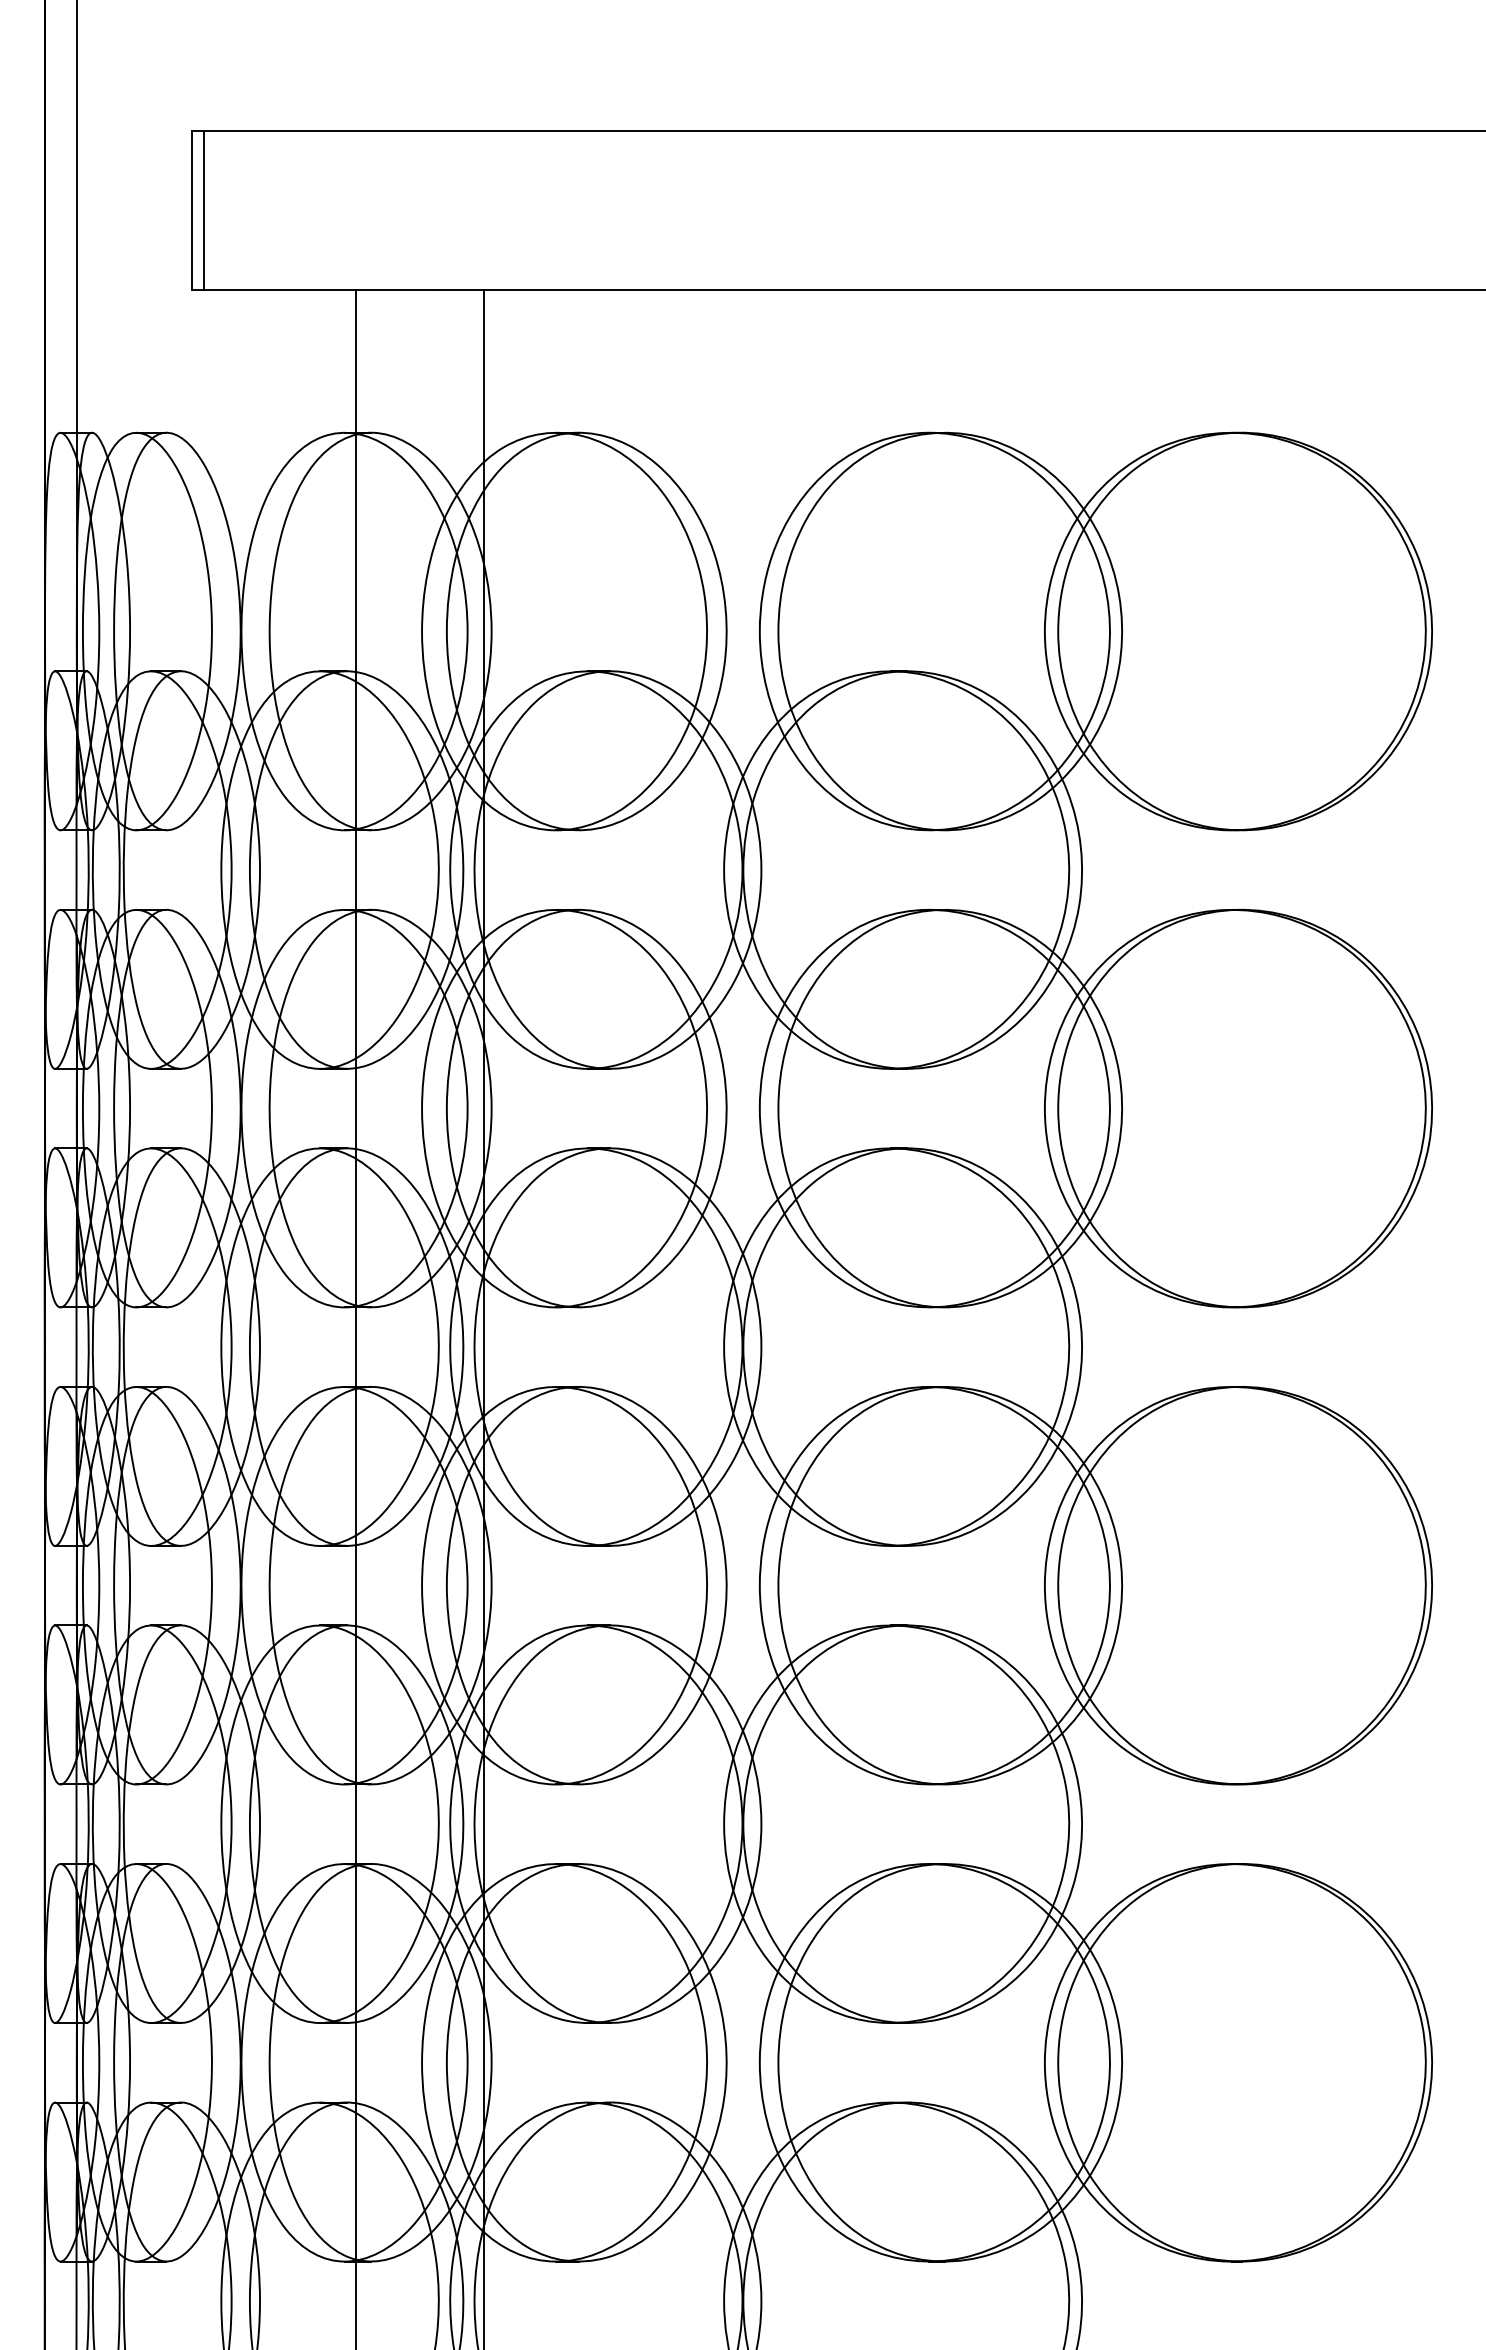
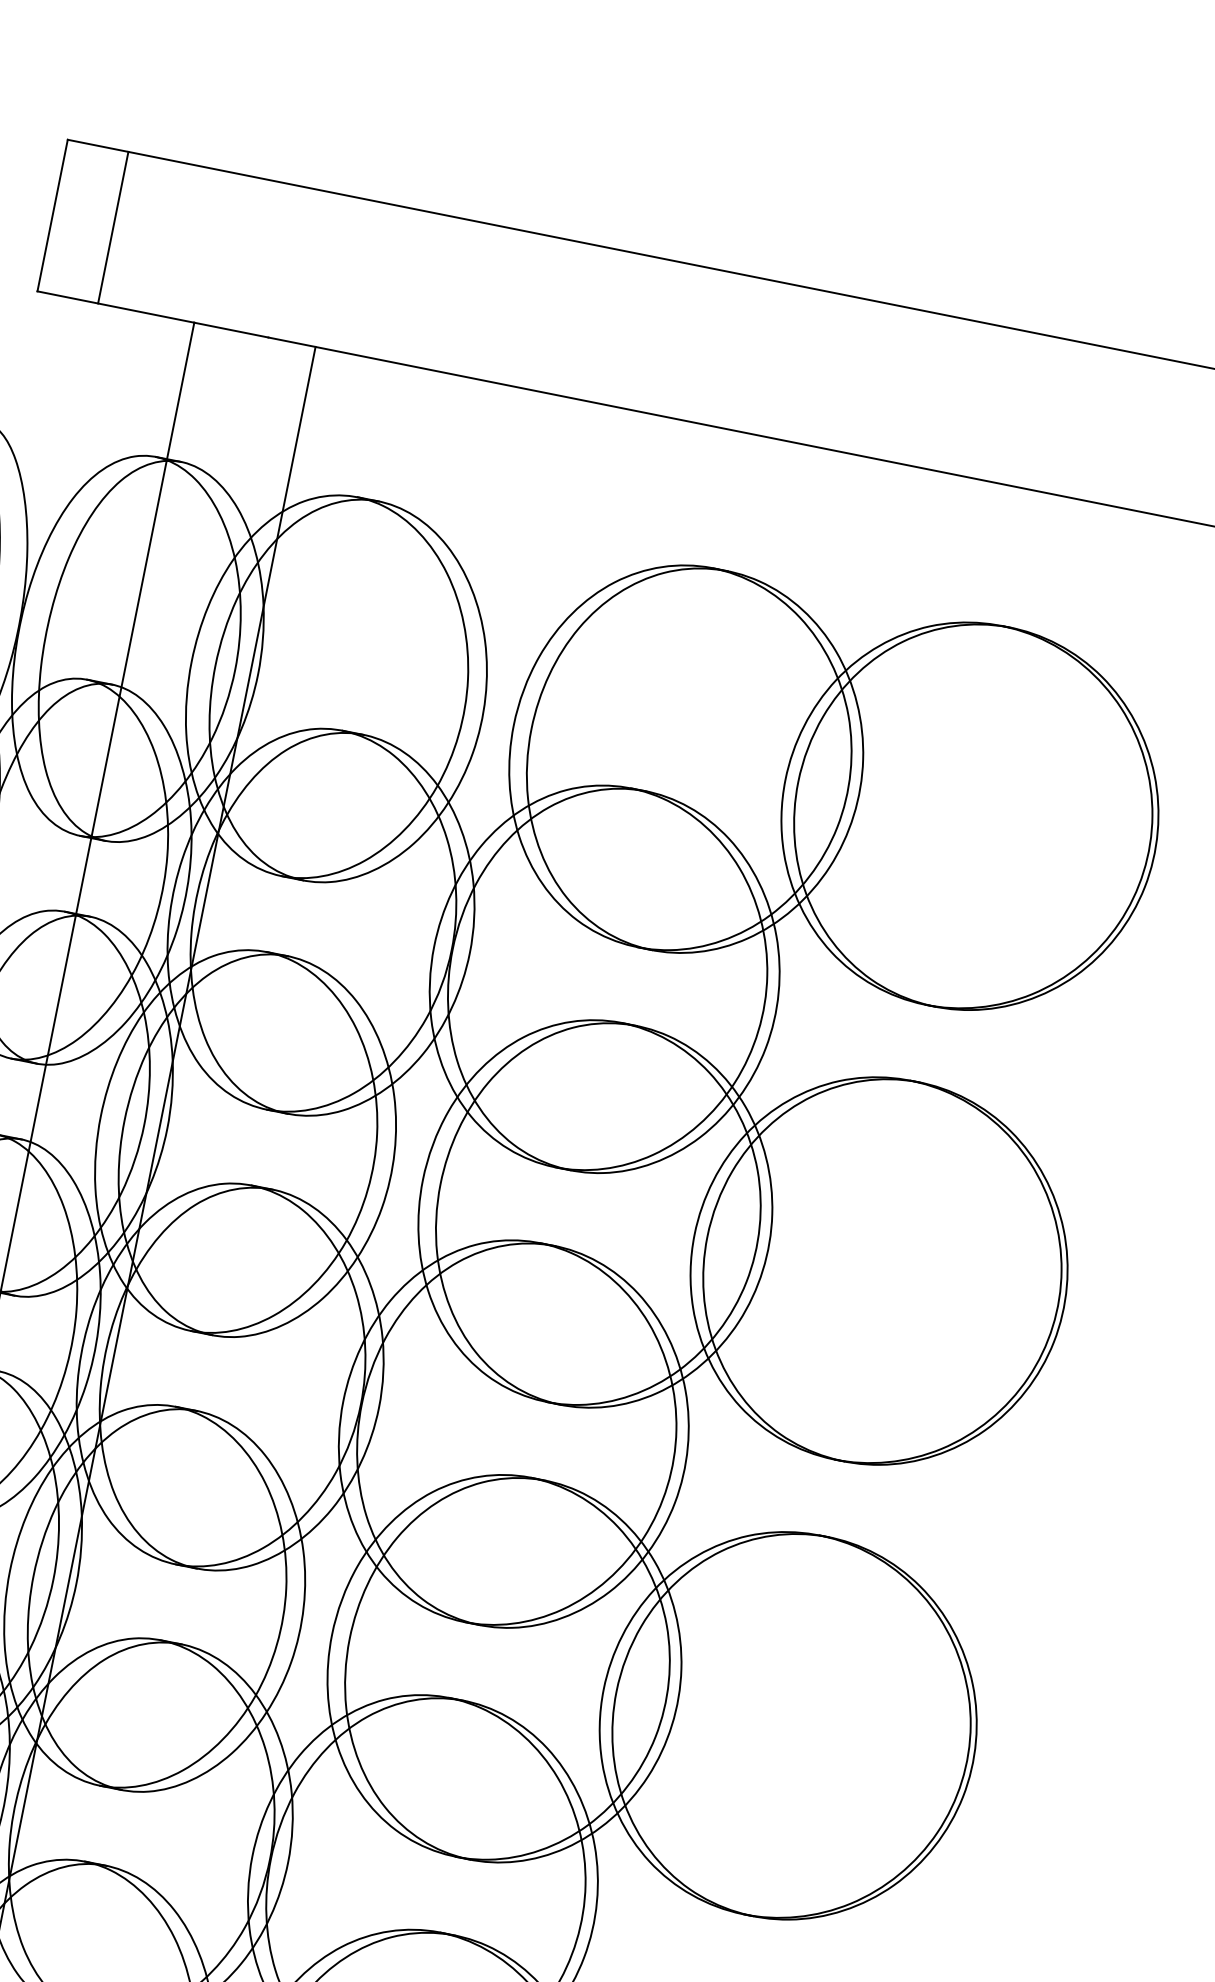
line: (204, 209) -> (113, 227), moved

